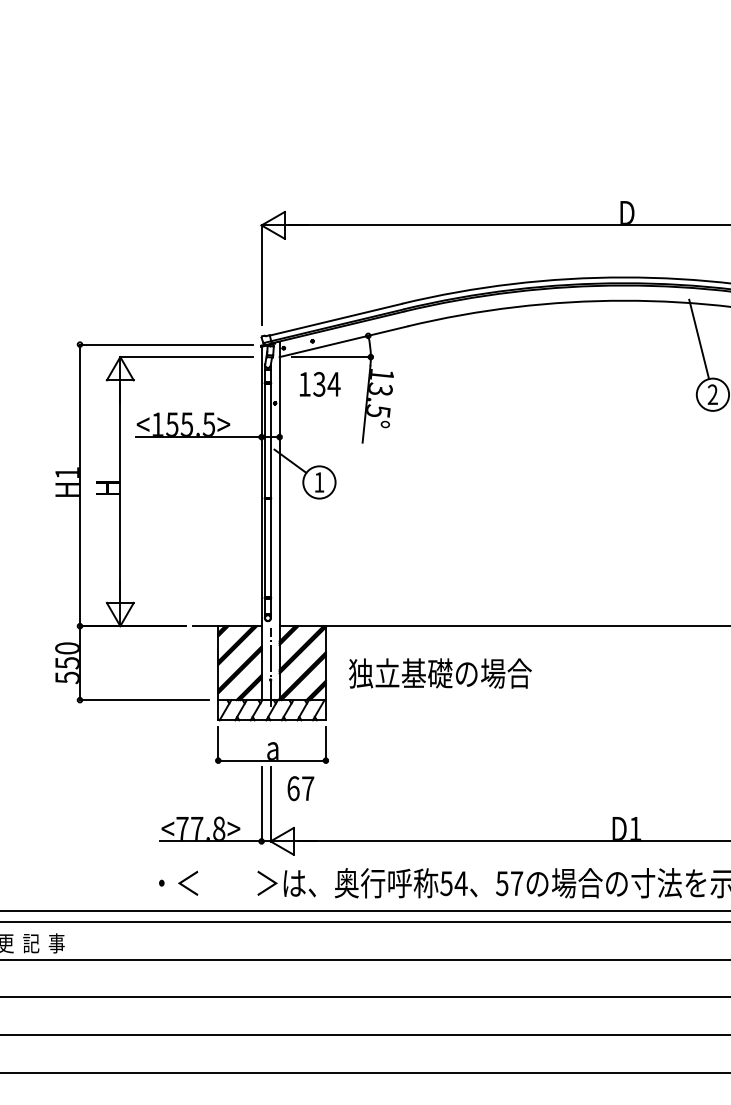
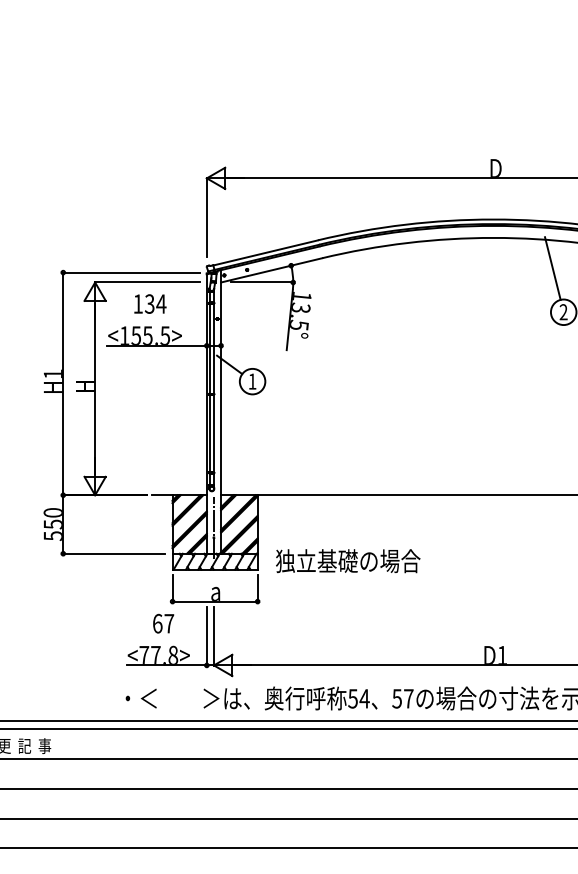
text: (320, 384) -> (150, 304), moved
text: (440, 673) -> (348, 561), moved
text: (300, 788) -> (163, 623), moved

